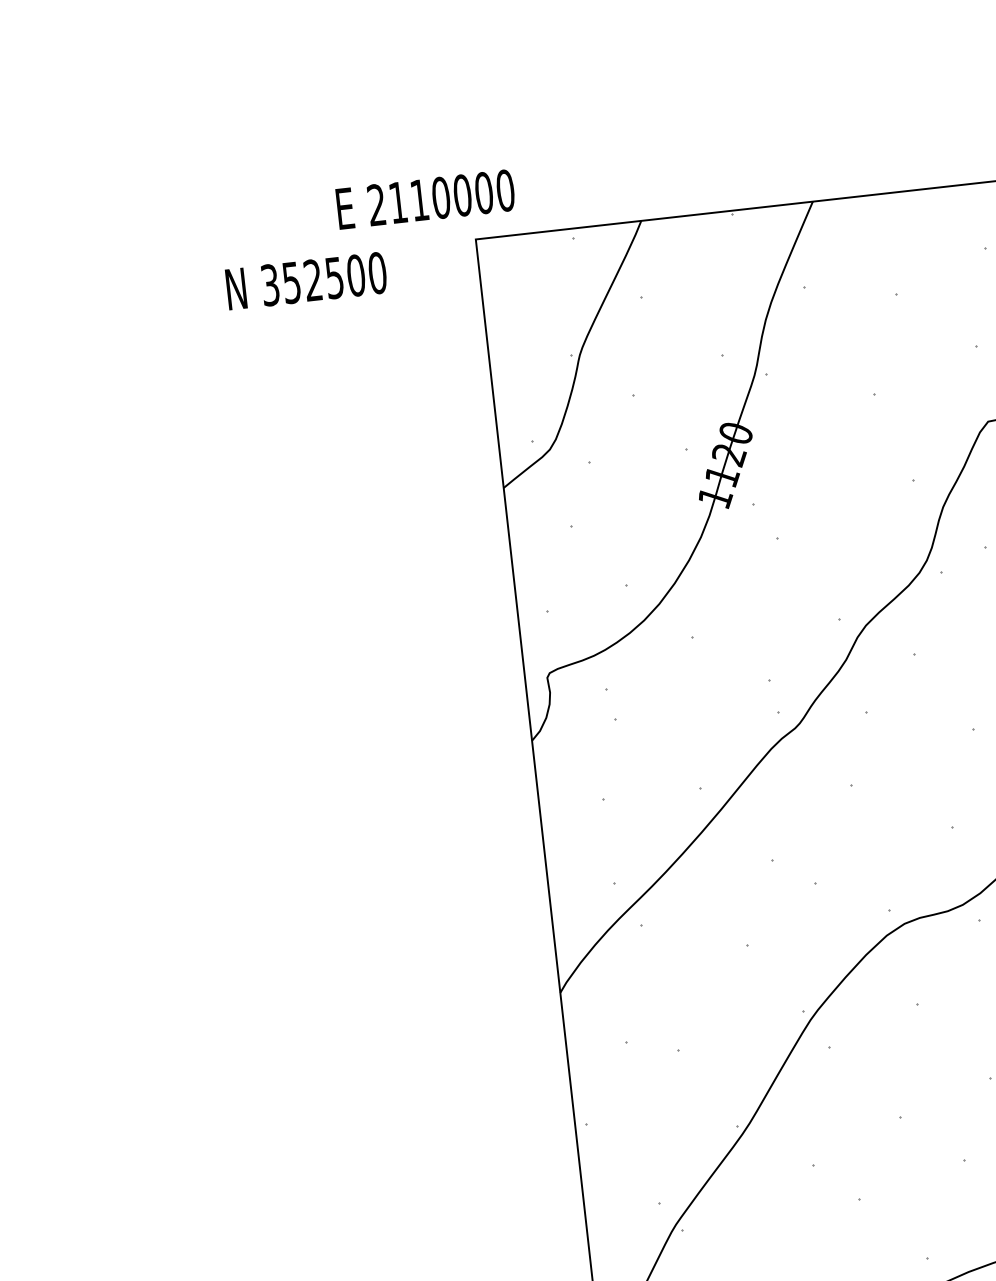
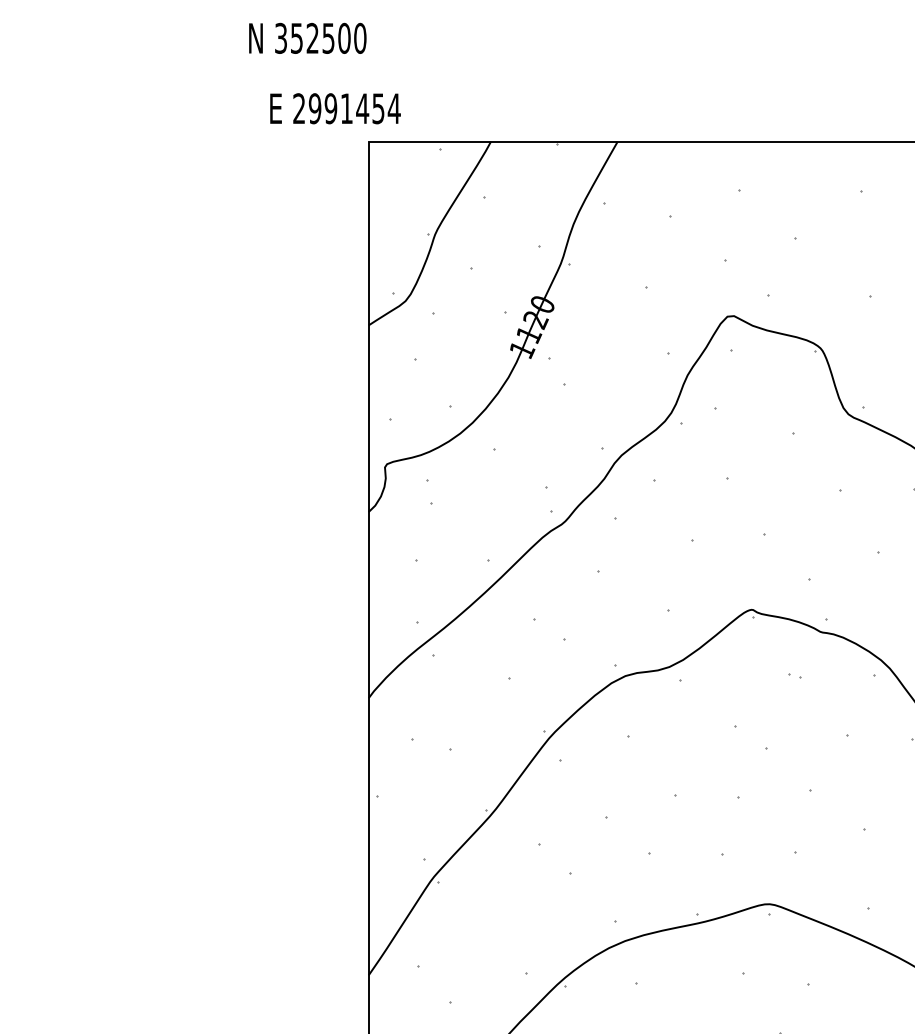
text: (451, 196) -> (354, 108), 2110000 -> 2991454
text: (305, 279) -> (307, 37), moved

